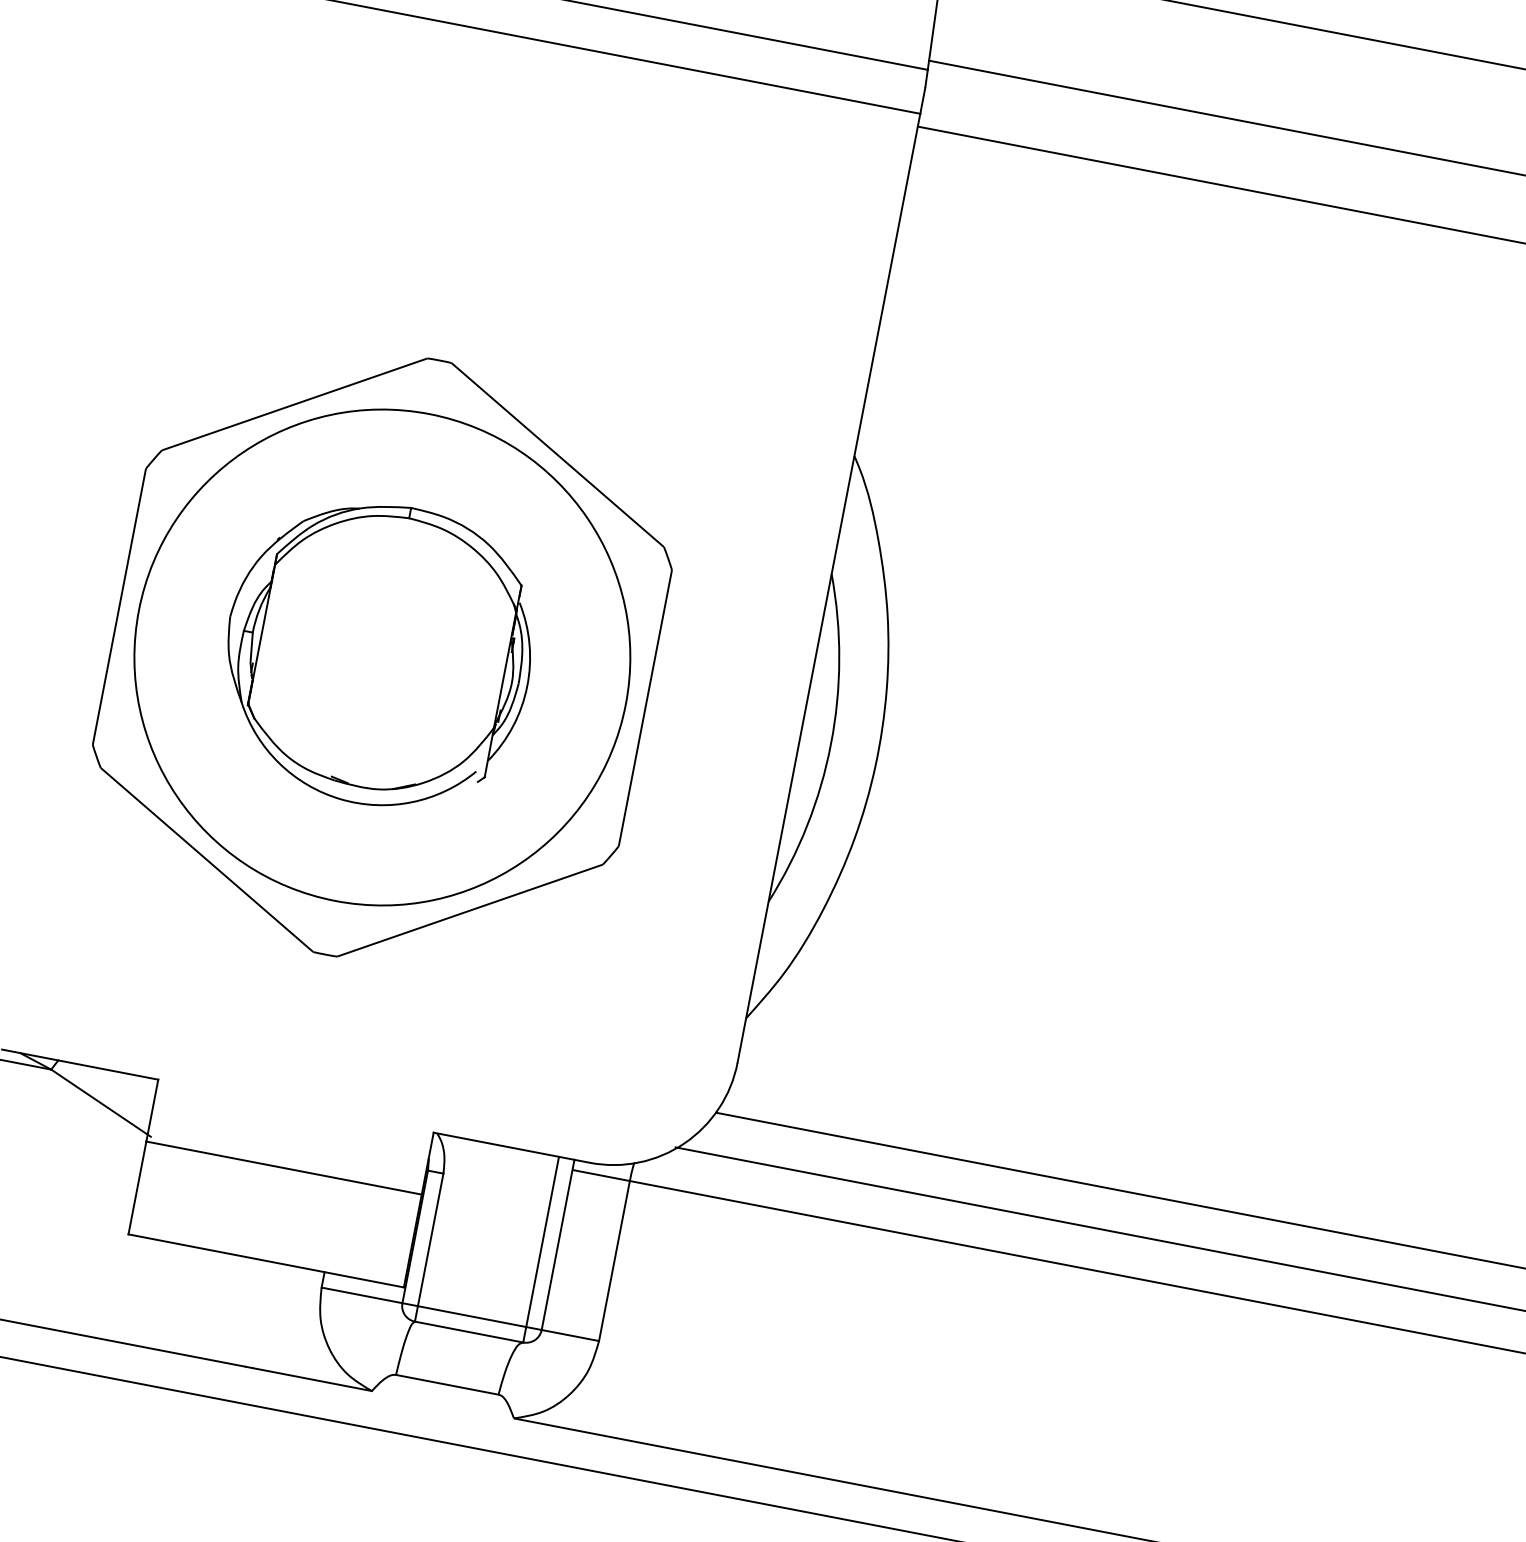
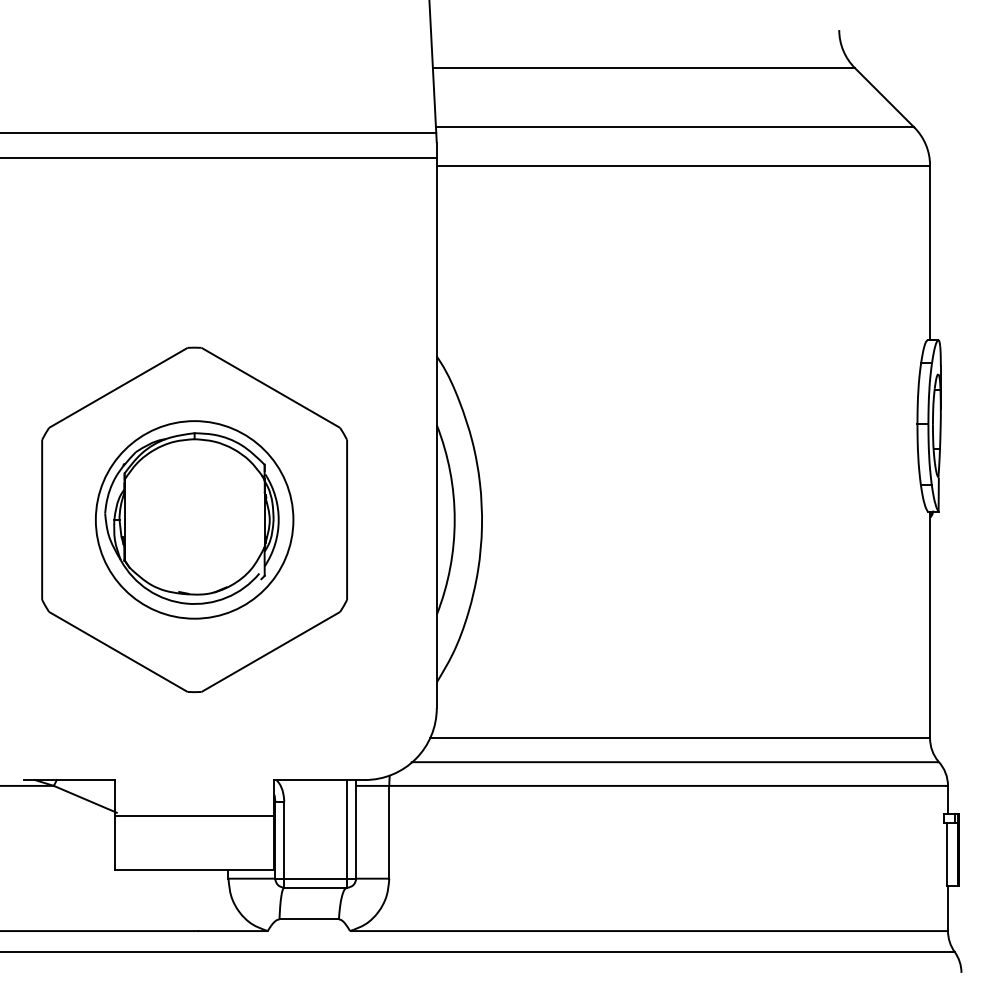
circle: (382, 656) -> (194, 519), size x0.7

